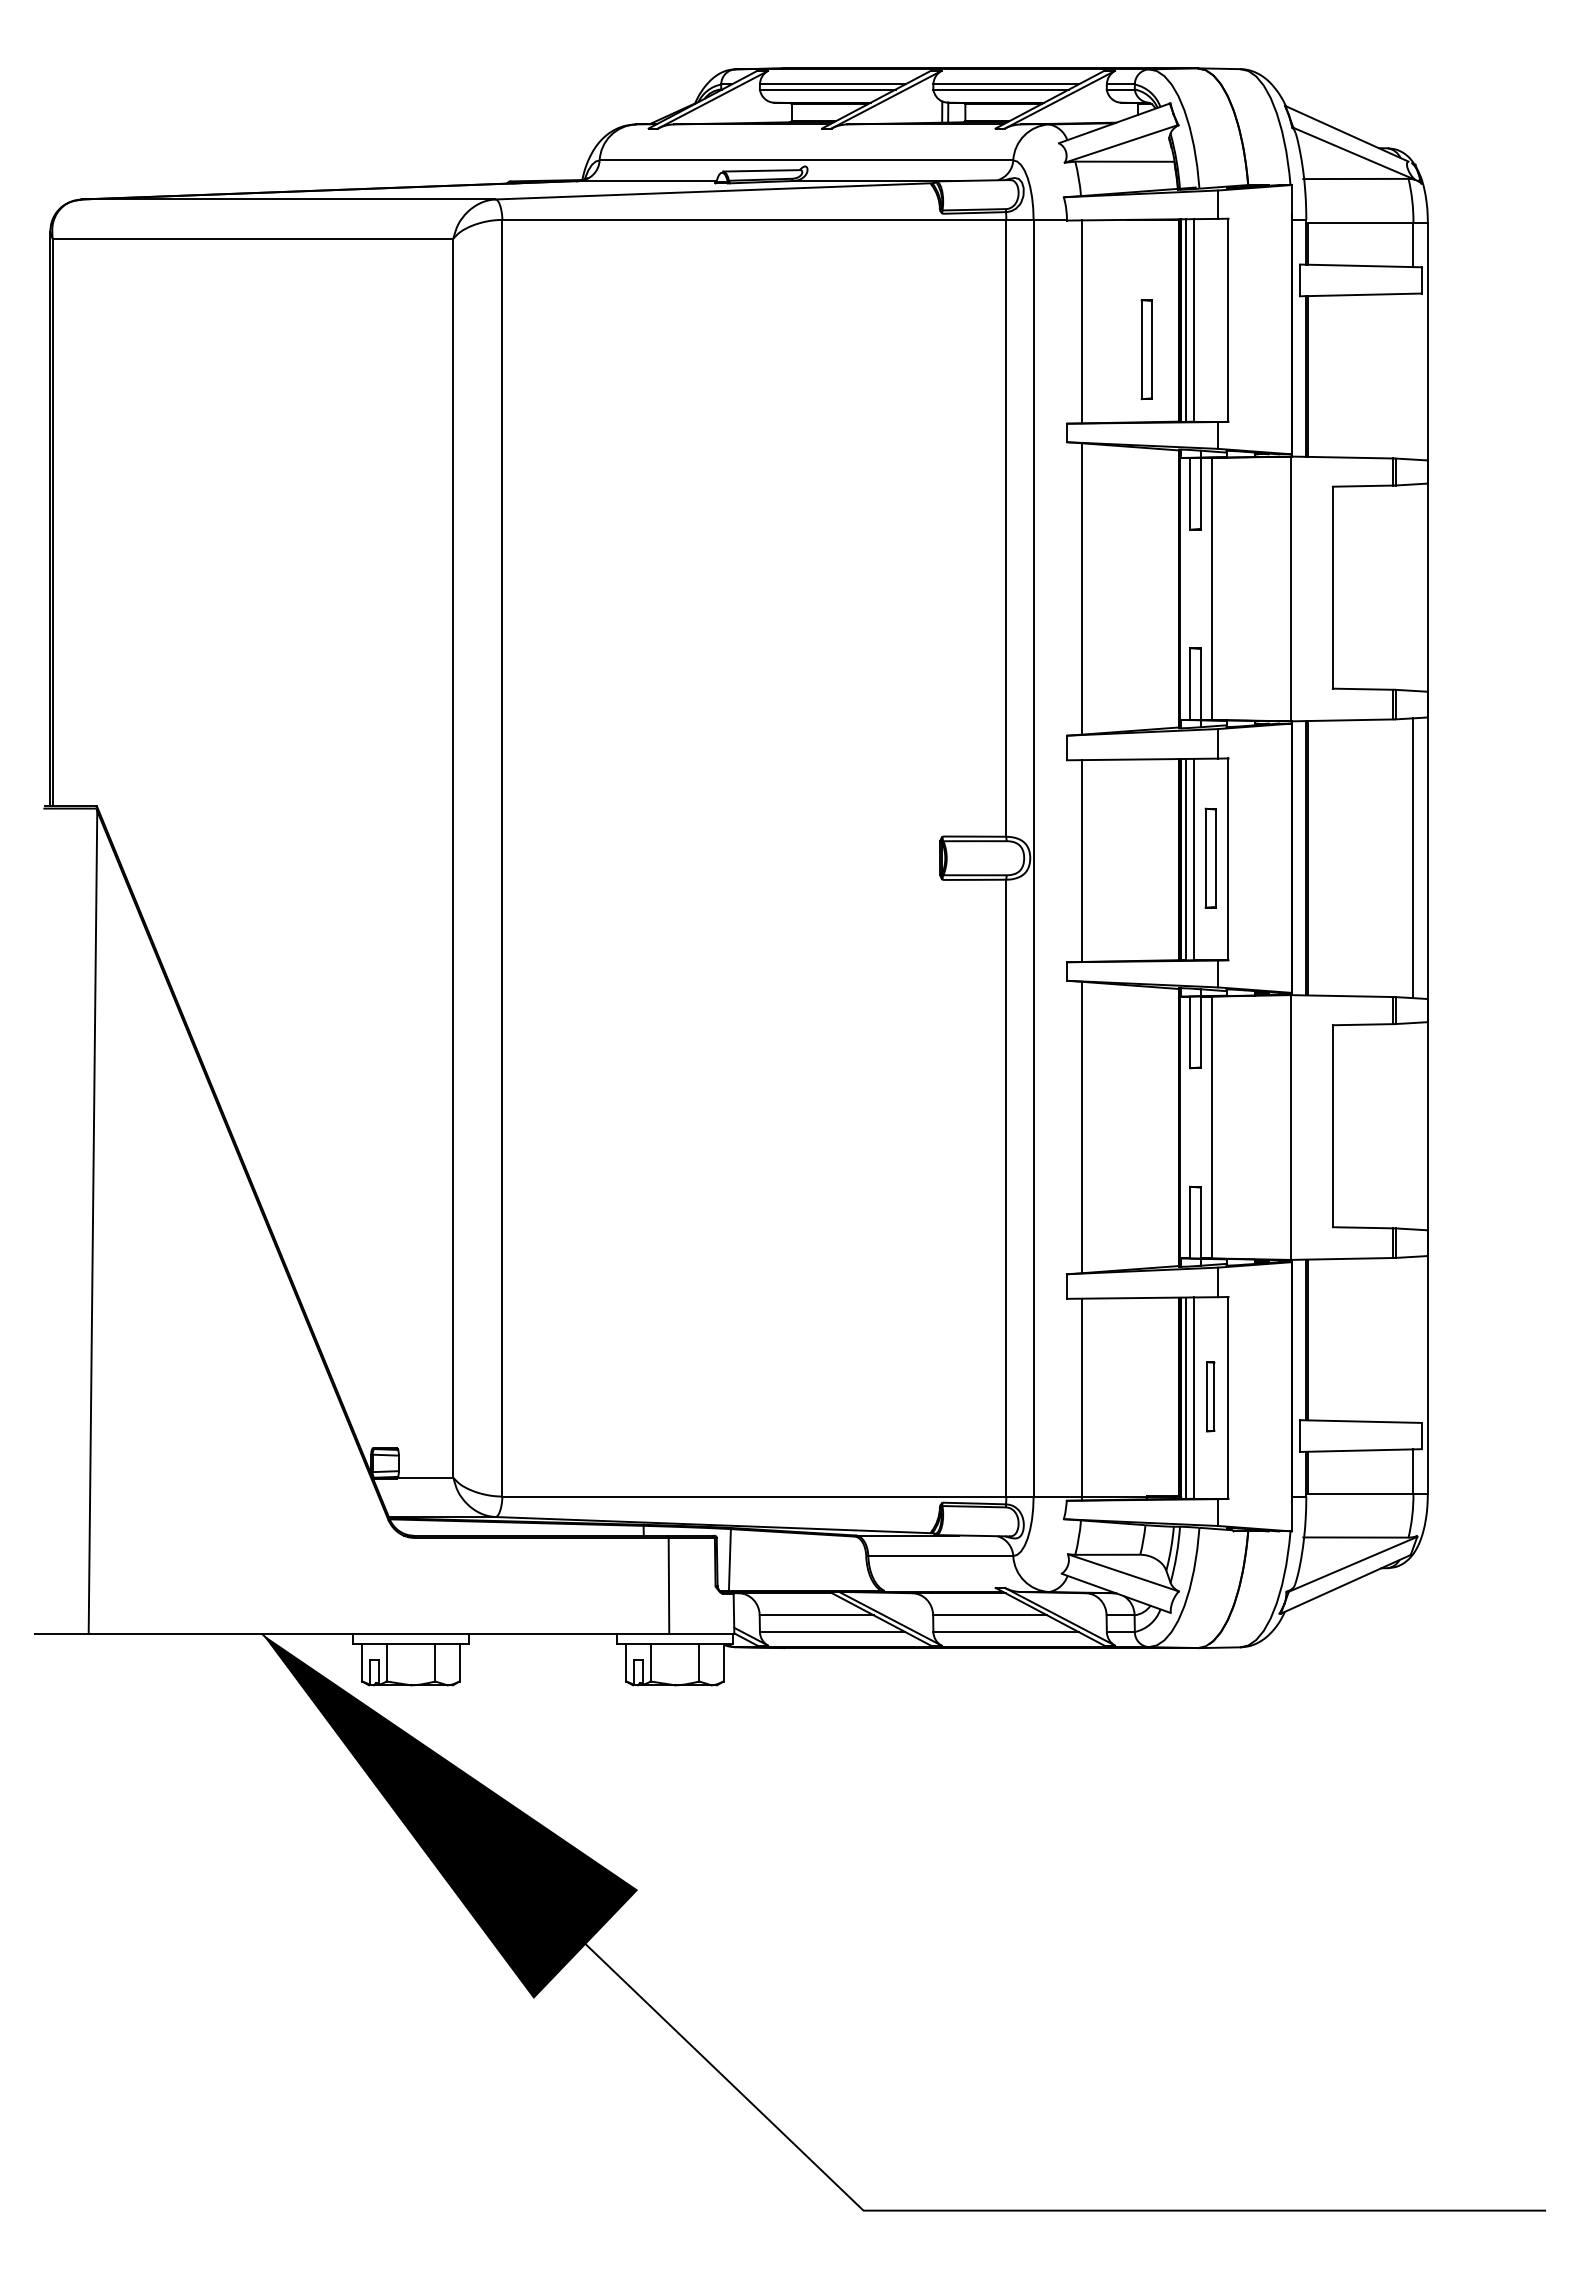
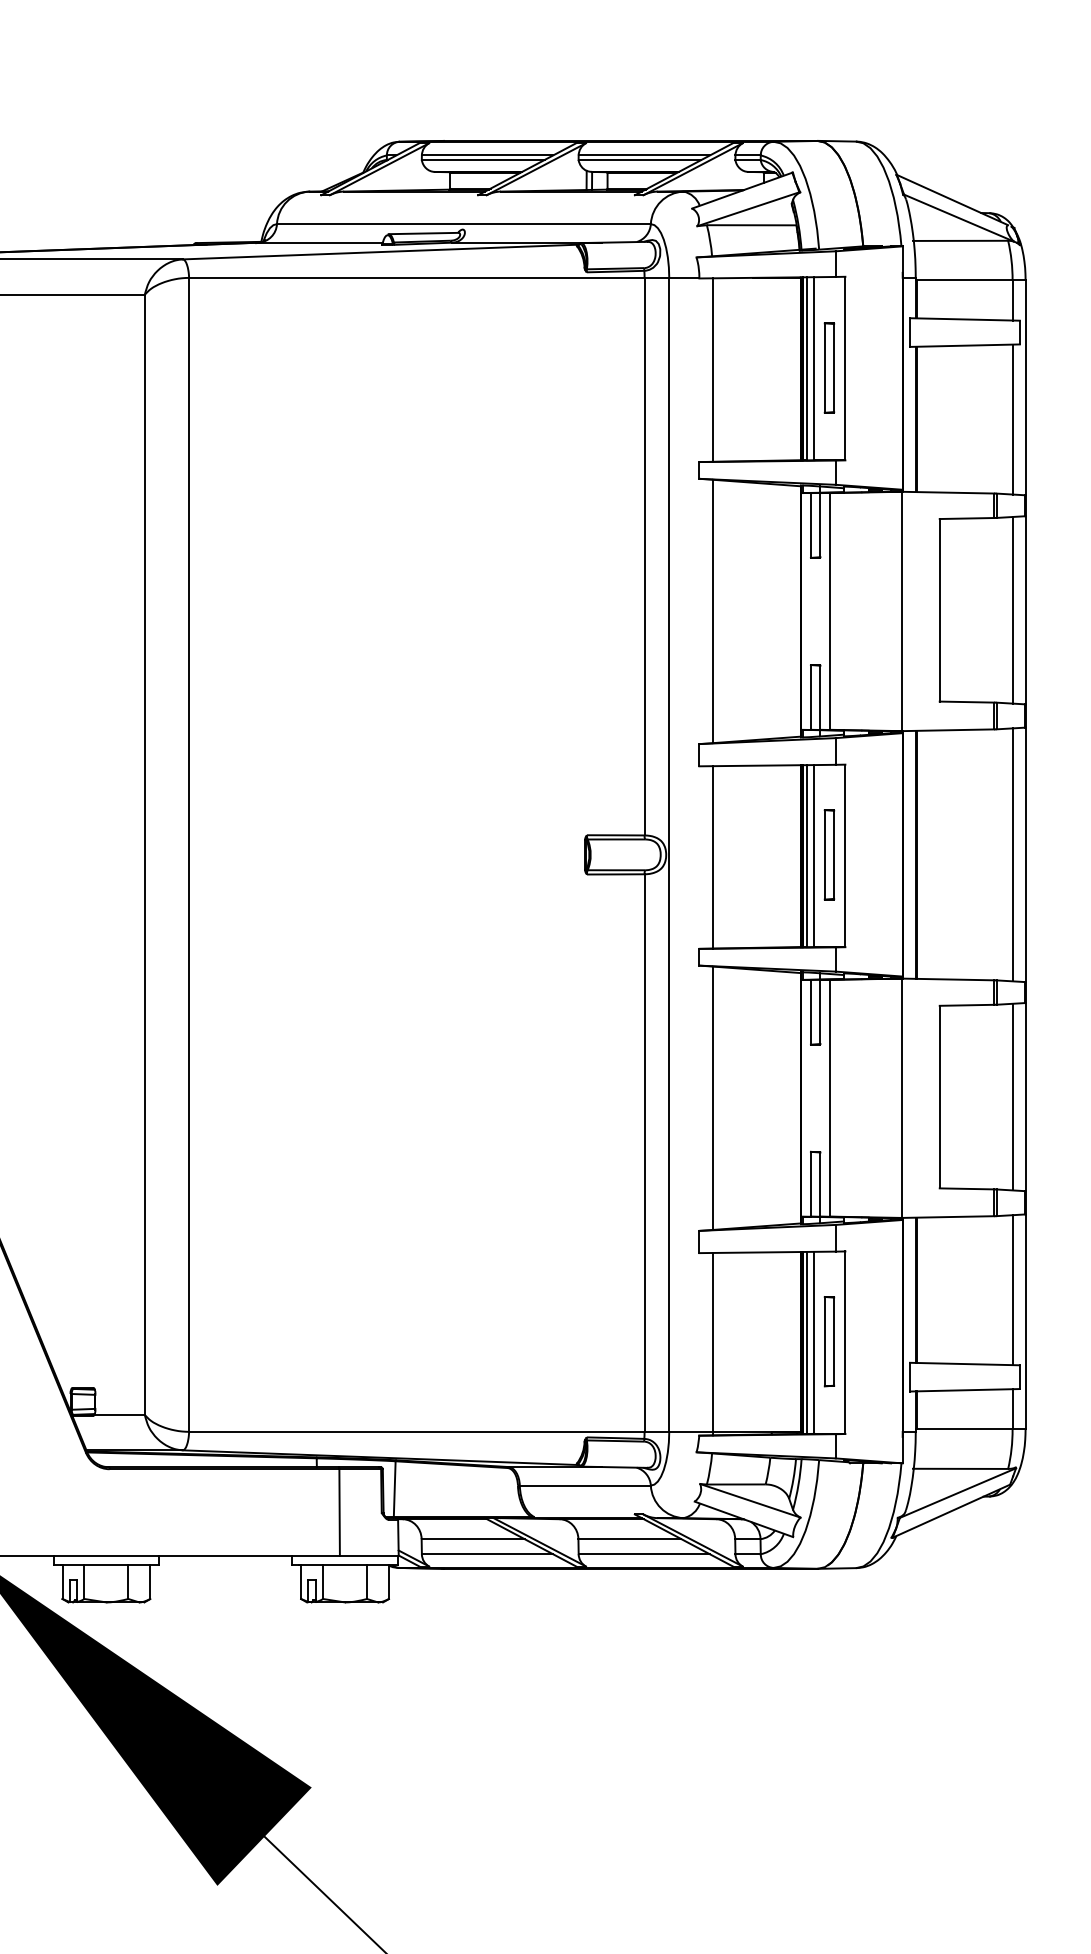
part: (1146, 349) -> (829, 367), moved
line: (1413, 376) -> (1012, 419), added
line: (1413, 587) -> (1012, 610), added
line: (1413, 1126) -> (1012, 1097), added
line: (1413, 1339) -> (1012, 1289), added
part: (1210, 1396) -> (829, 1341), size x1.43

